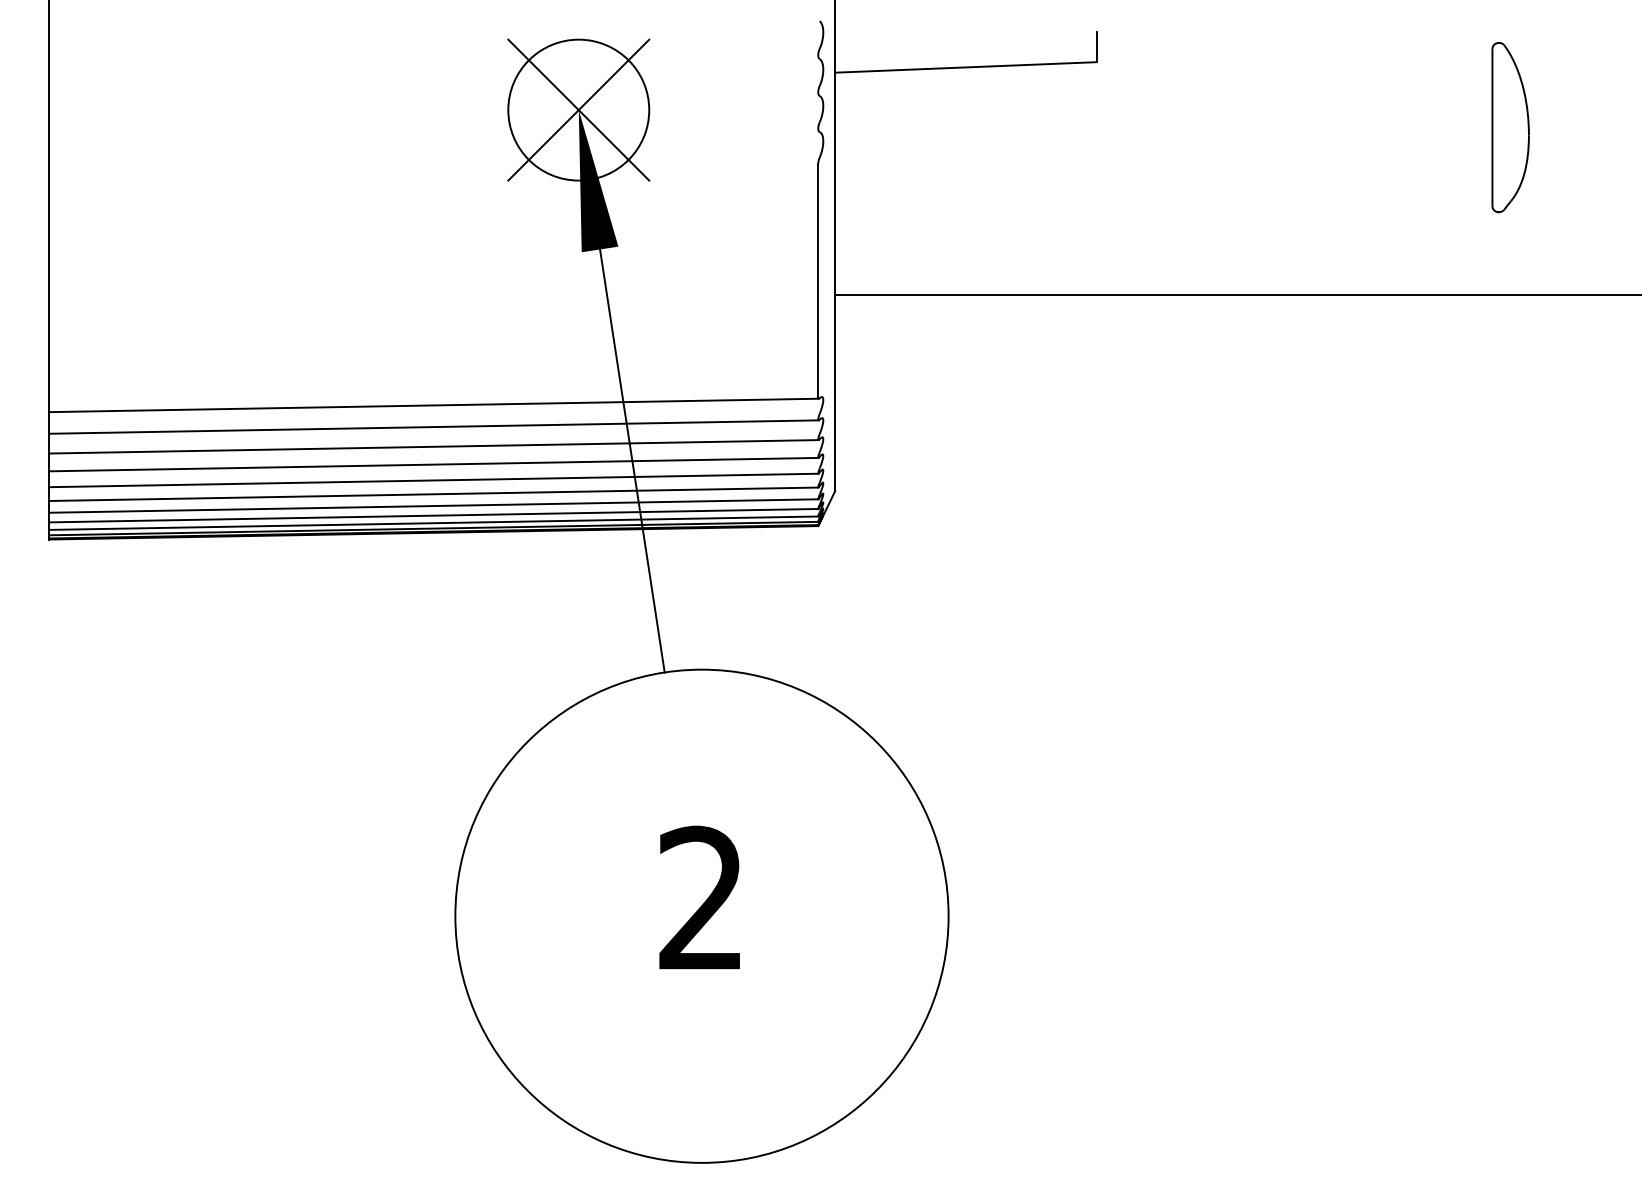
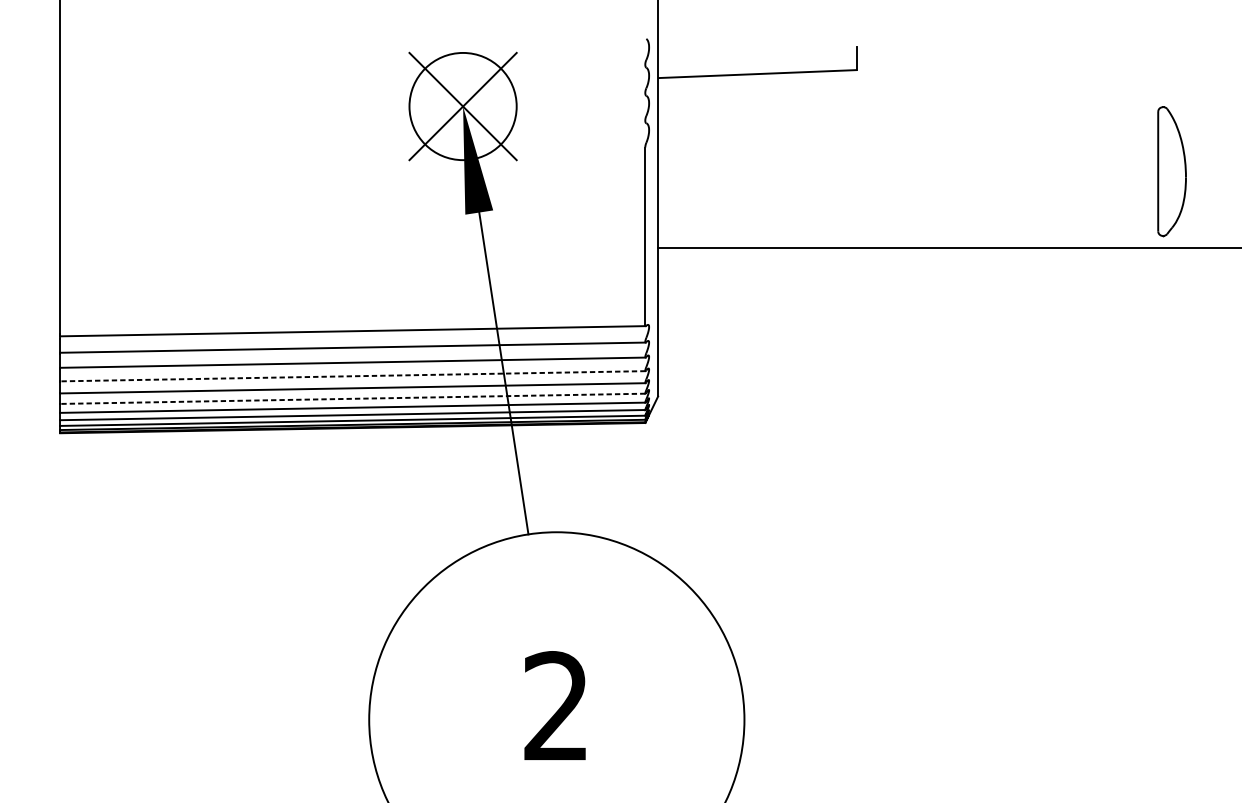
part: (1510, 127) -> (1171, 171), moved
line: (433, 464) -> (352, 376), solid -> dashed
line: (433, 494) -> (352, 398), solid -> dashed

